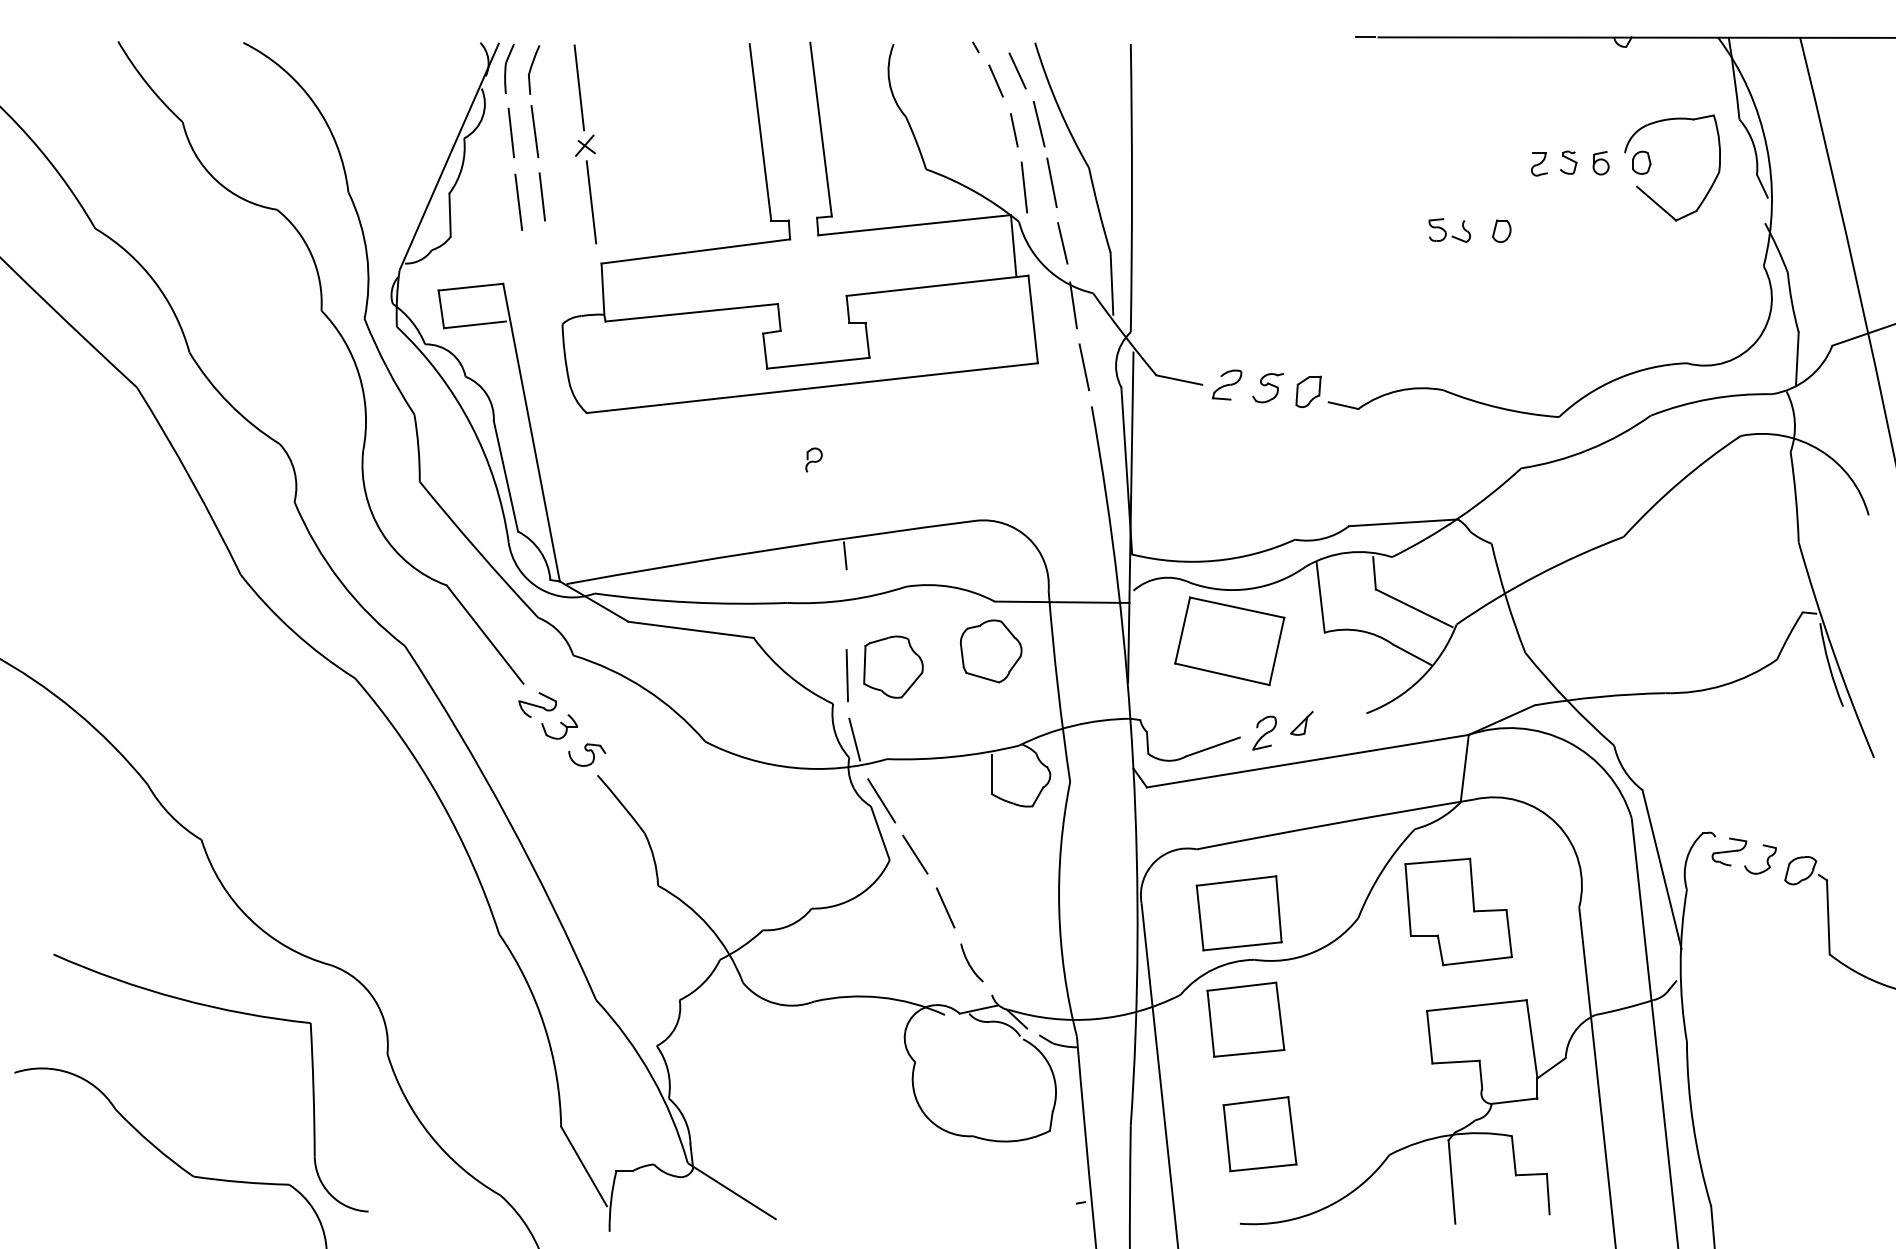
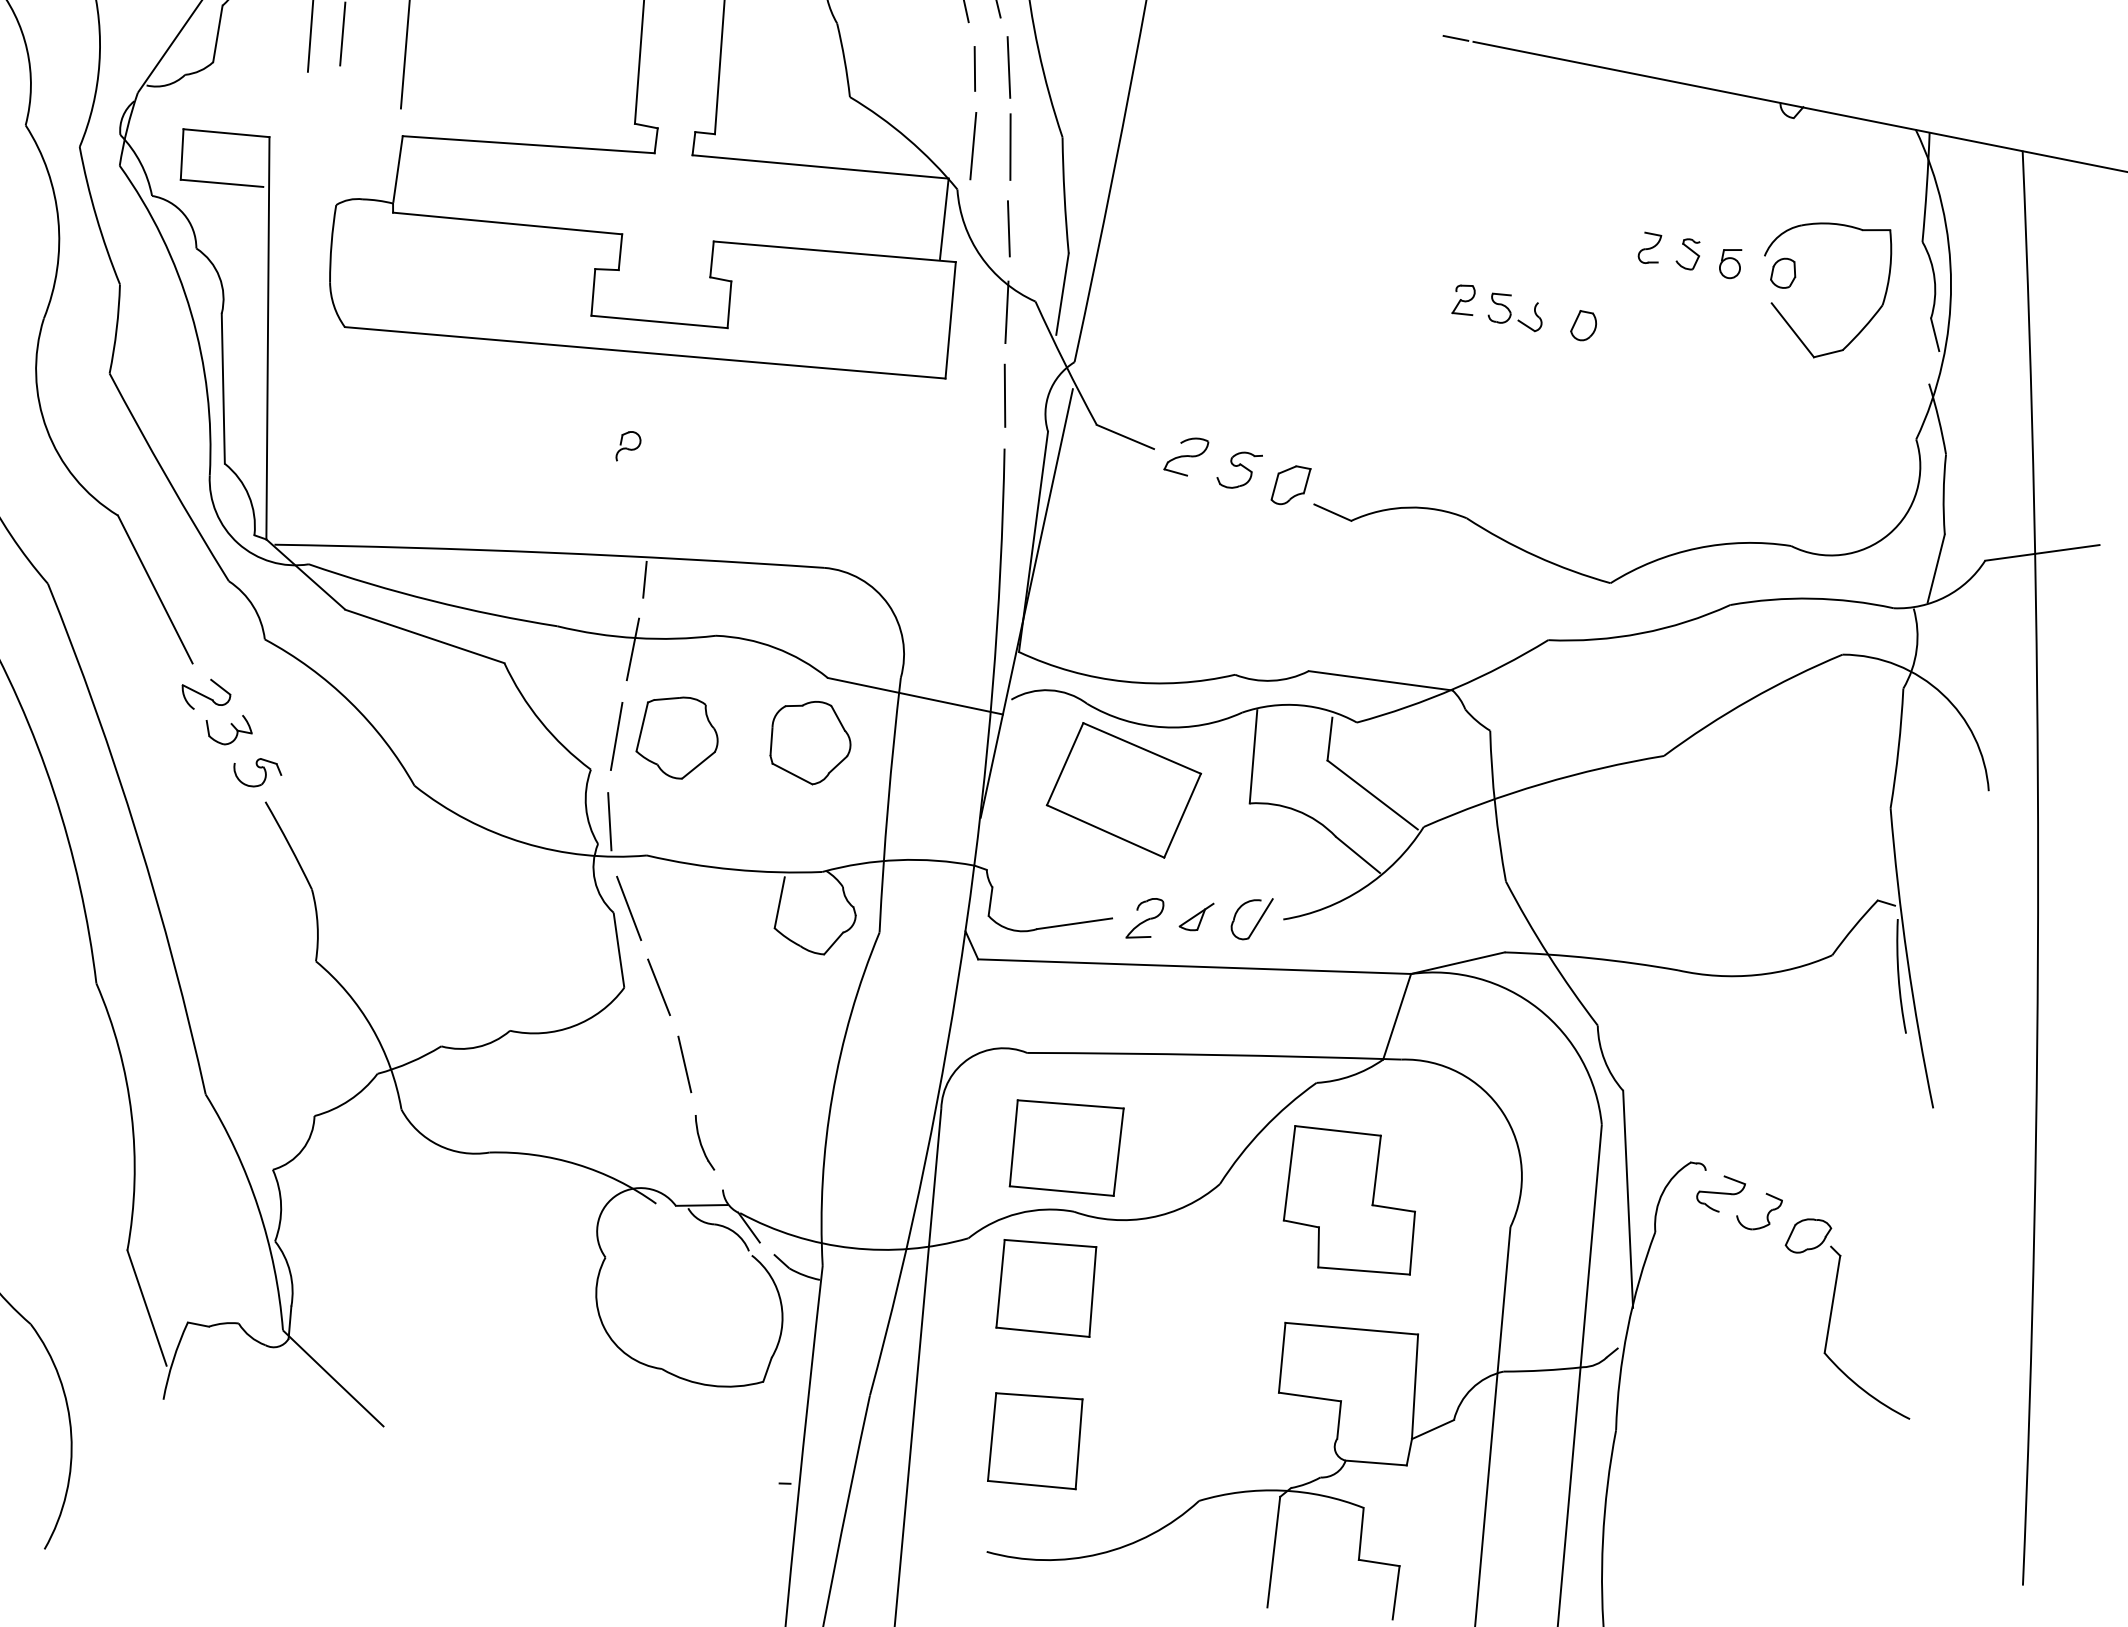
part: (1409, 228) -> (1464, 298), added
line: (846, 608) -> (632, 648), added
part: (1342, 716) -> (1251, 917), added

